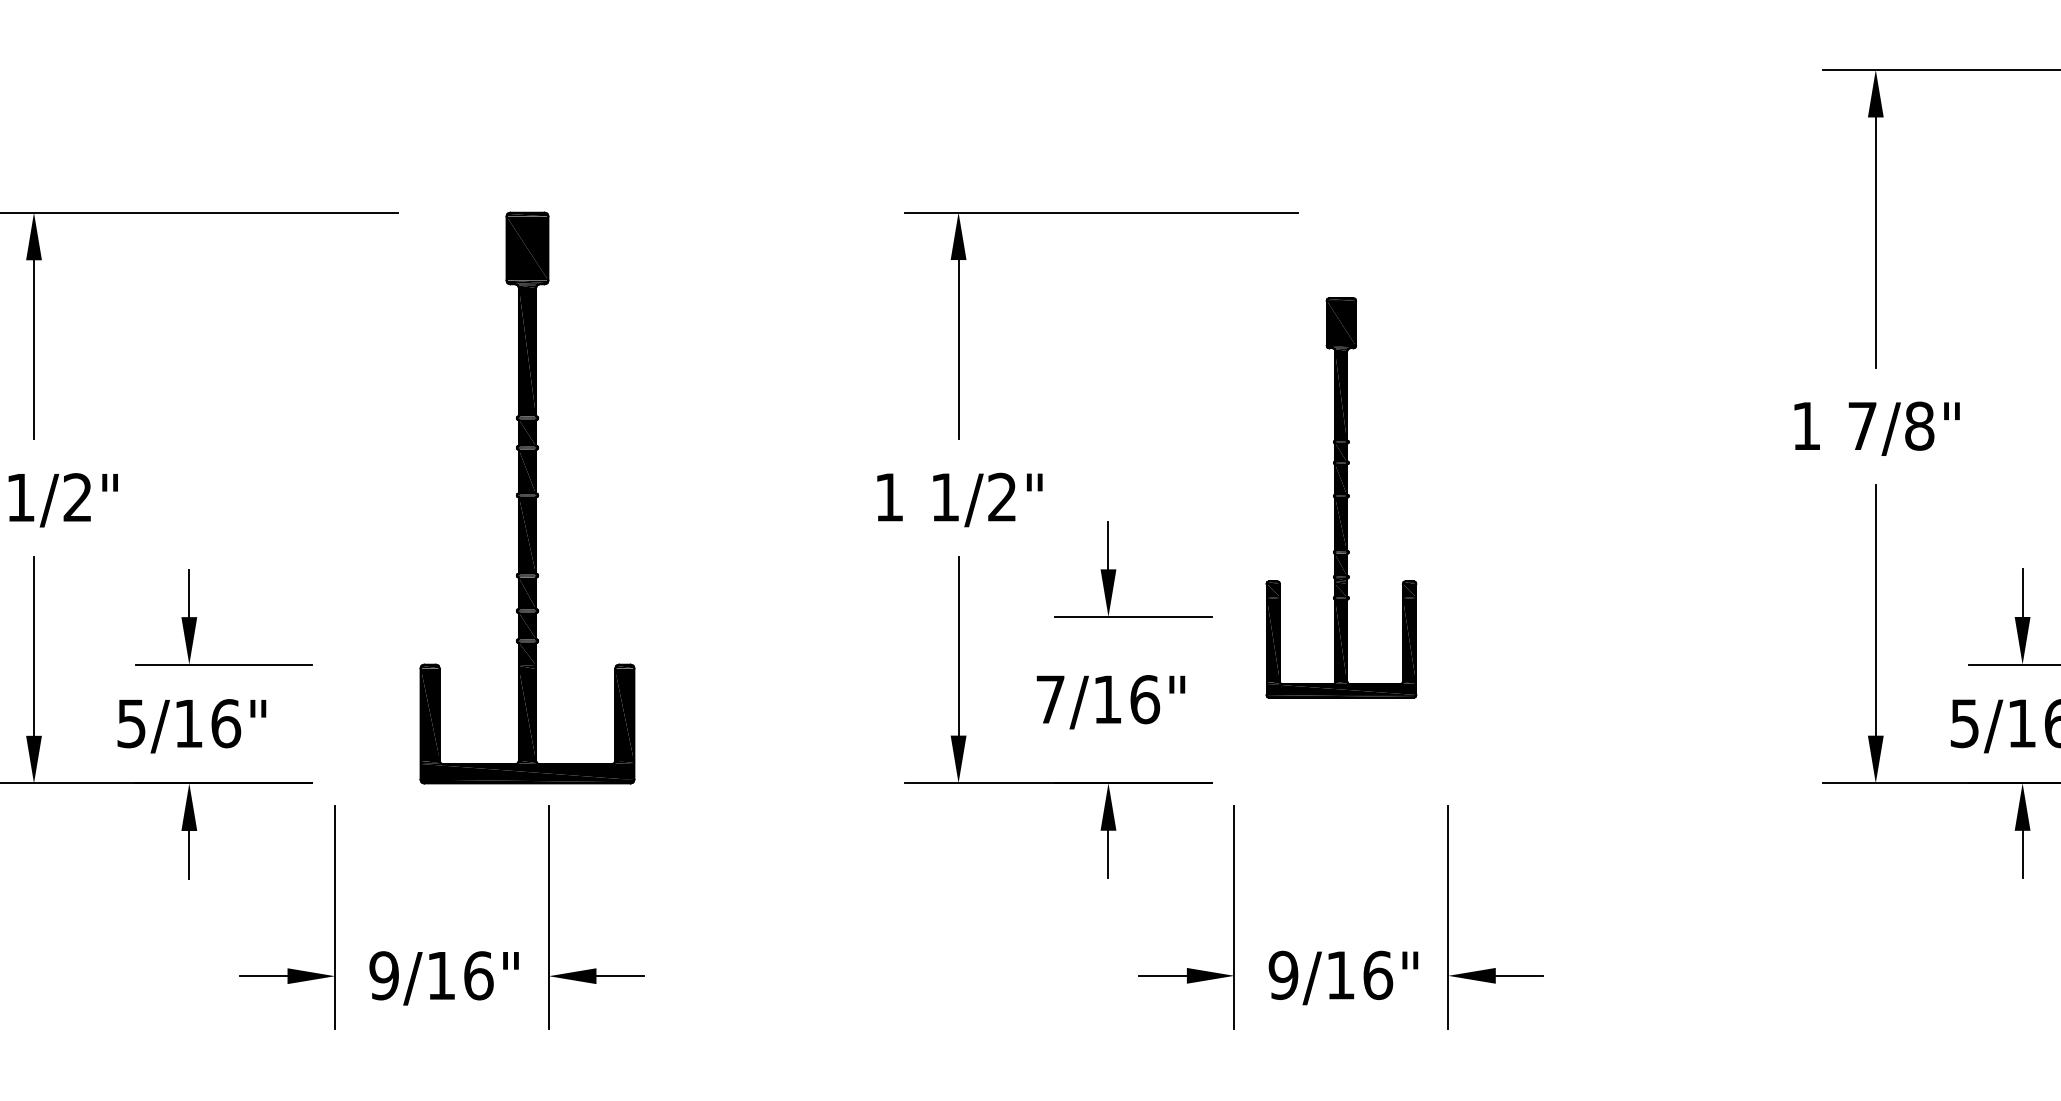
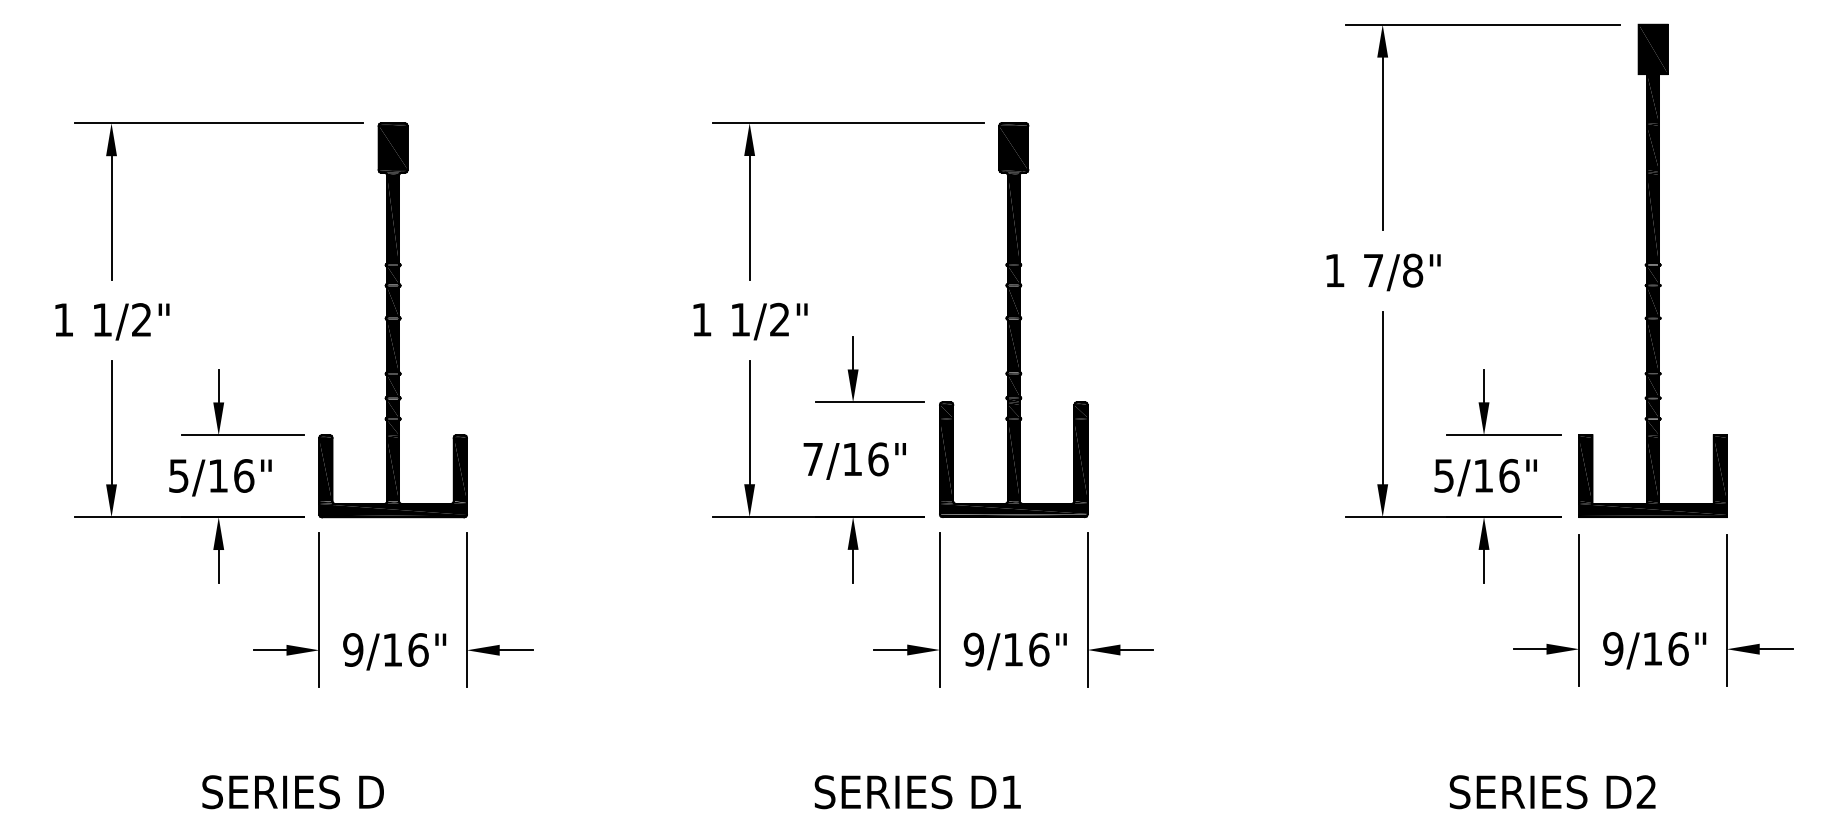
part: (526, 498) -> (392, 320), moved
part: (1340, 498) -> (1013, 320), size x1.43

